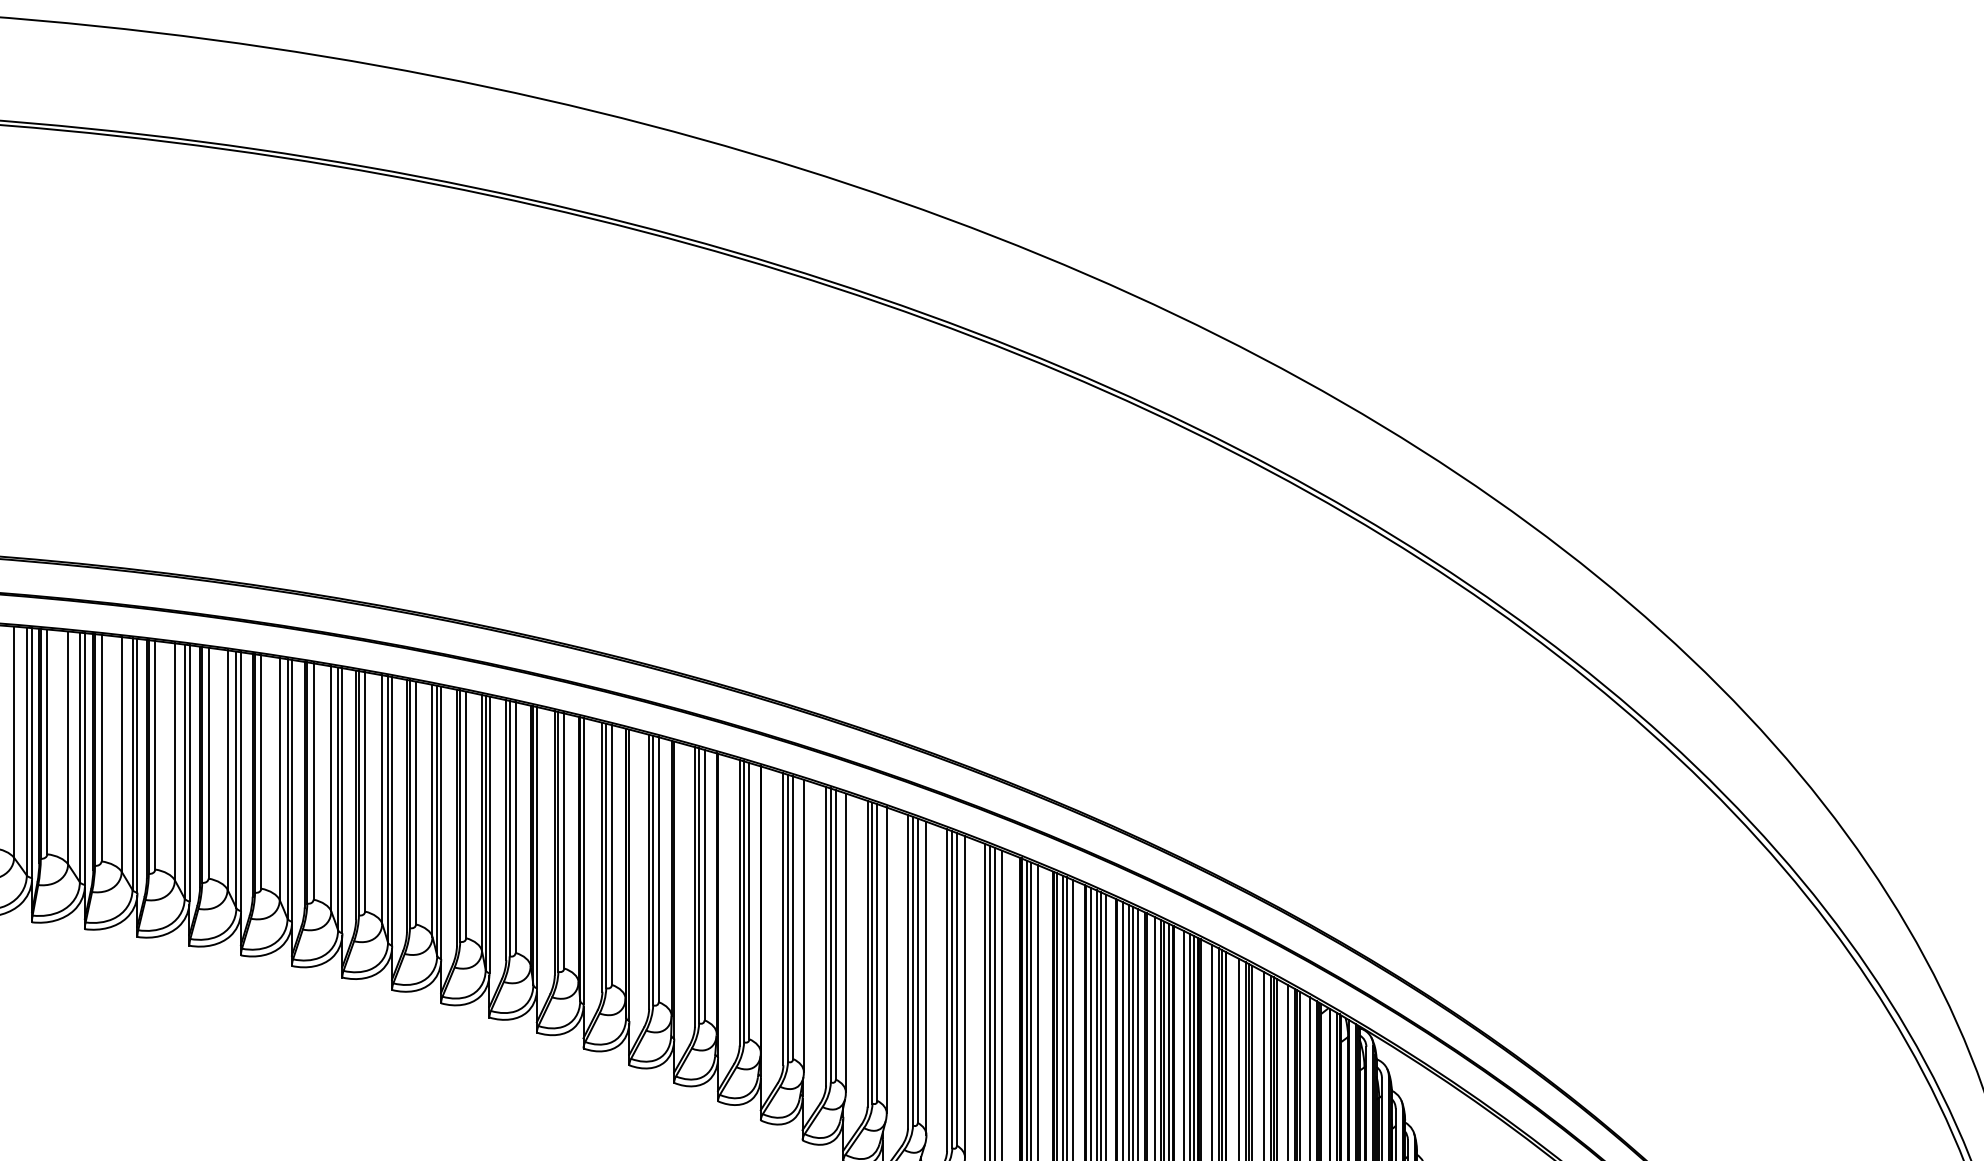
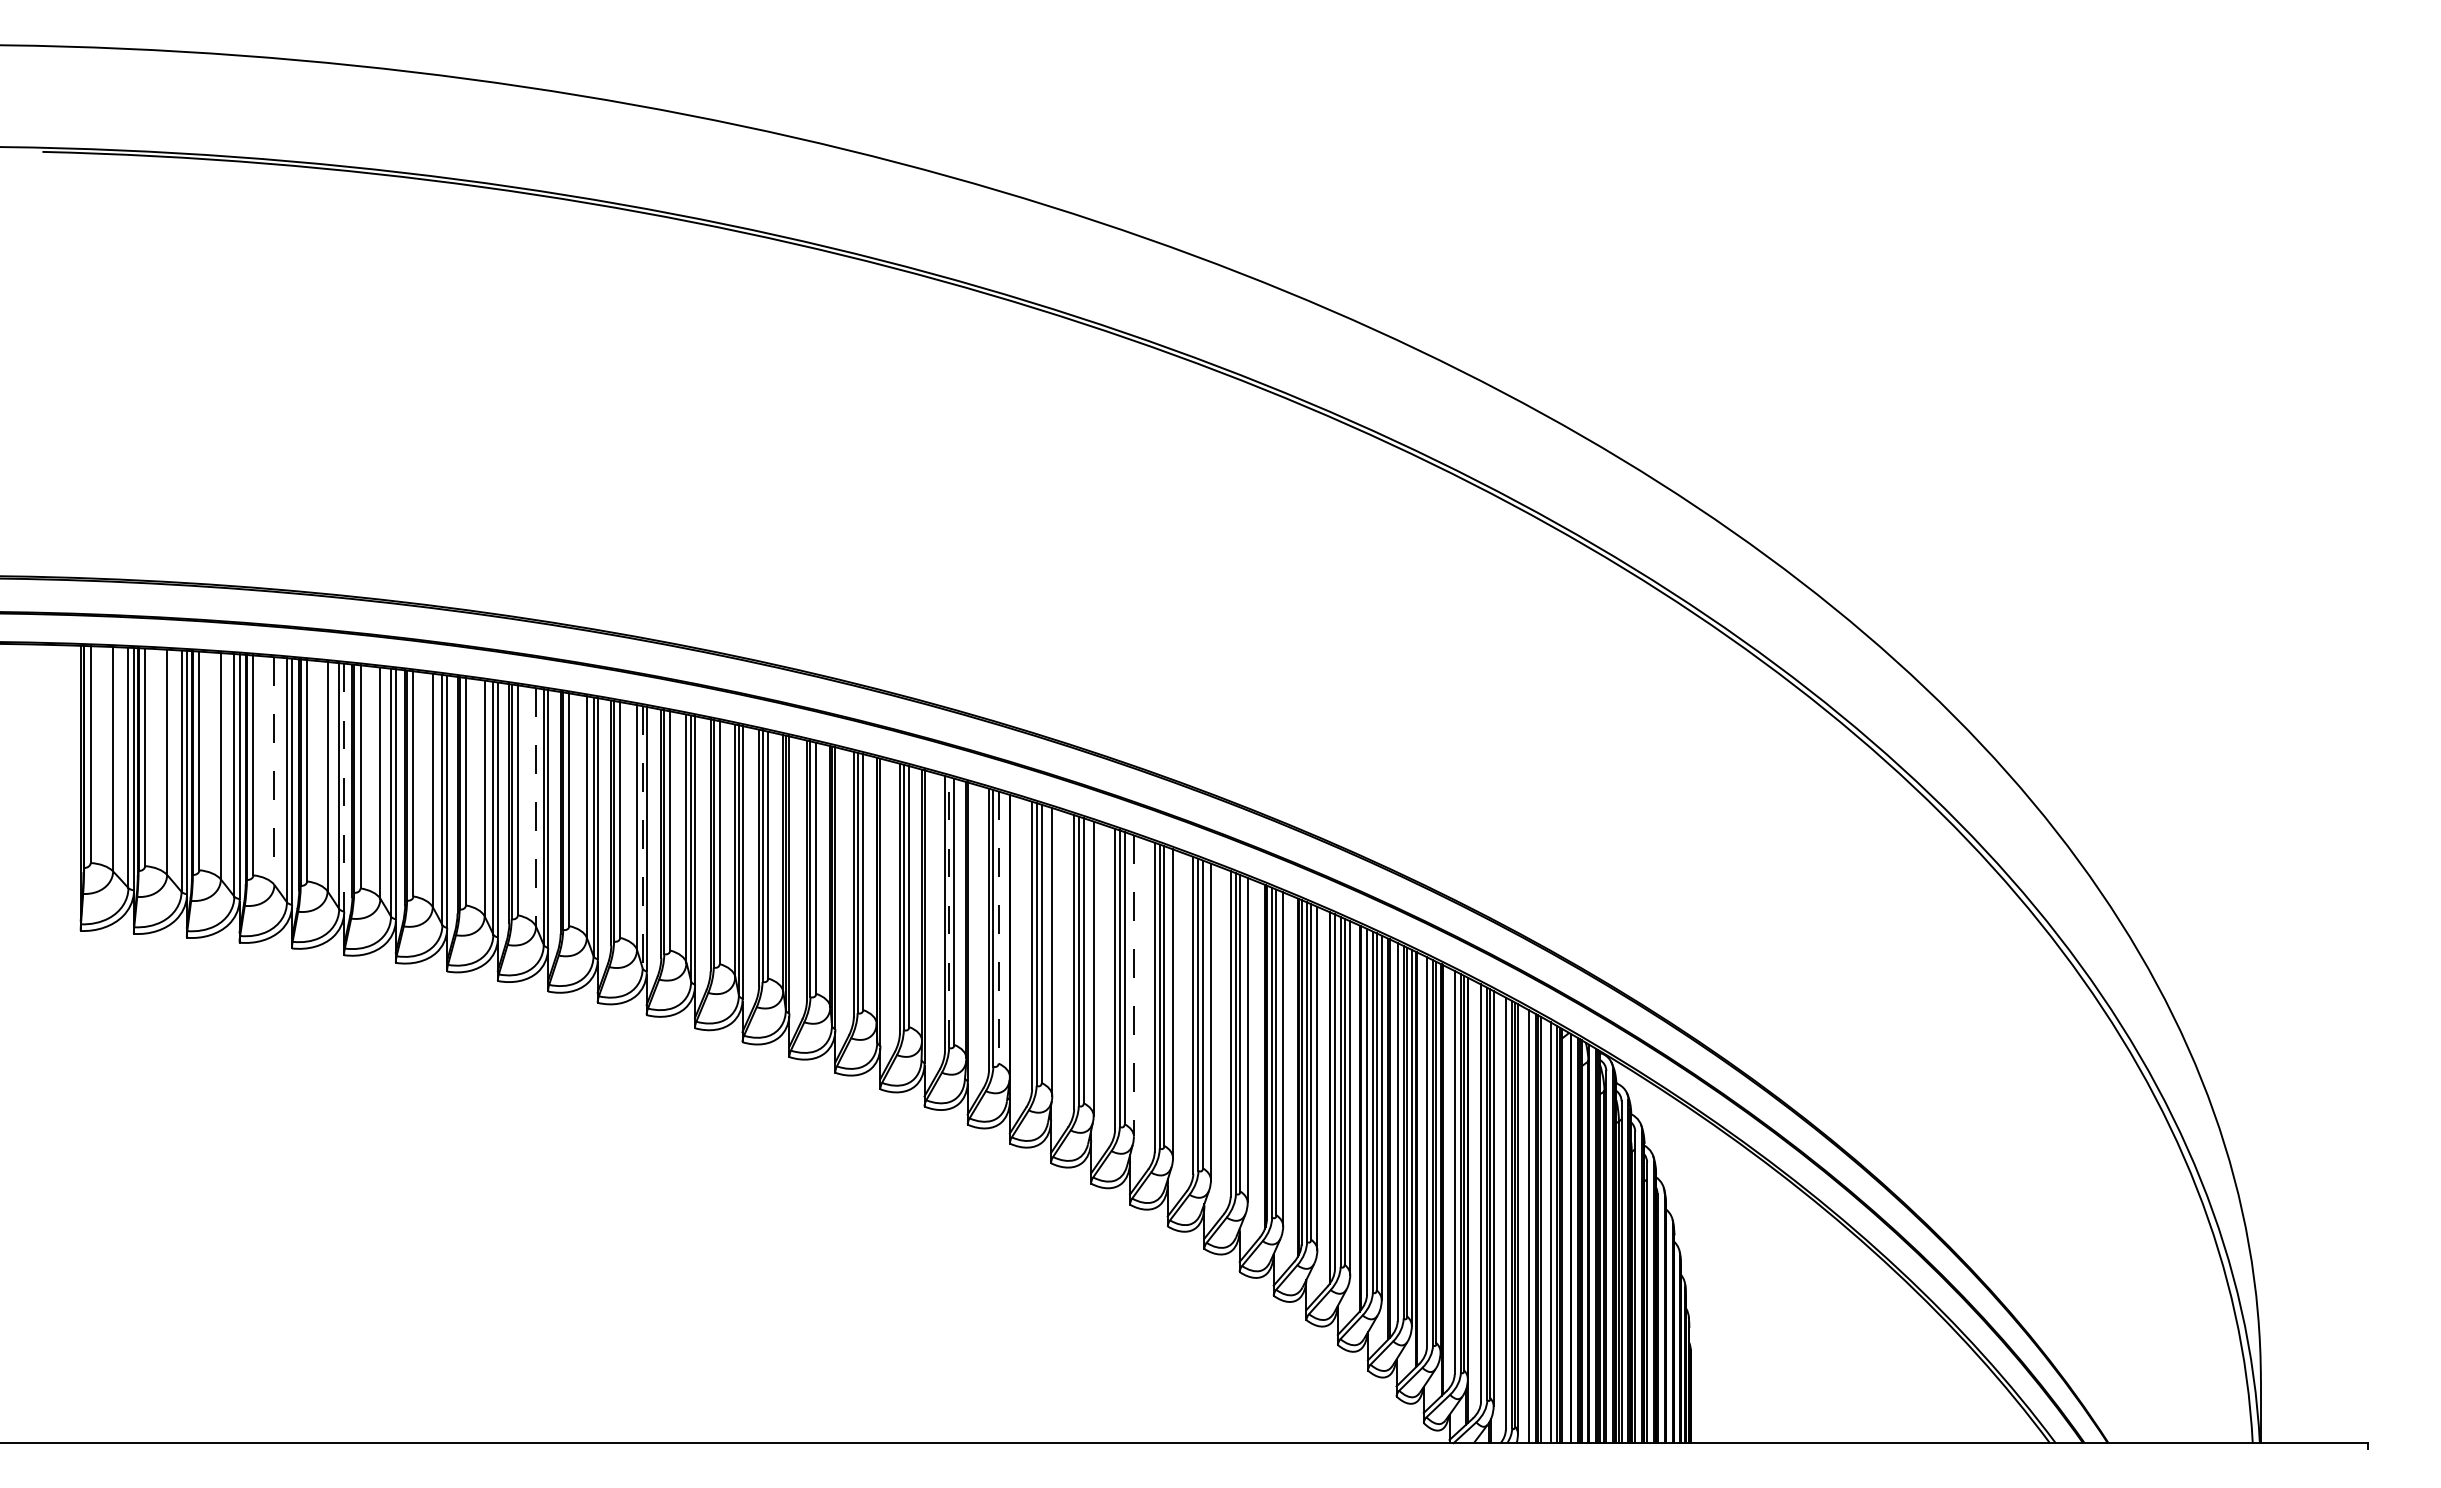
line: (14, 742) -> (274, 771), solid -> dashed
line: (85, 758) -> (344, 787), solid -> dashed
line: (280, 779) -> (536, 807), solid -> dashed
line: (387, 809) -> (642, 837), solid -> dashed
line: (699, 885) -> (949, 912), solid -> dashed
line: (749, 902) -> (998, 928), solid -> dashed
line: (886, 960) -> (1133, 986), solid -> dashed

